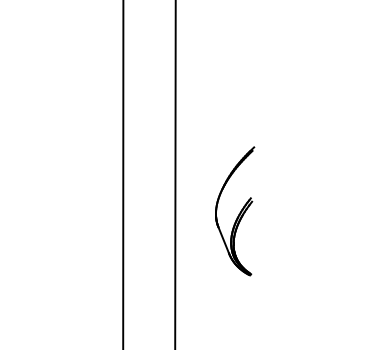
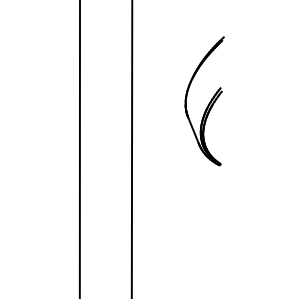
part: (235, 211) -> (205, 101), moved

